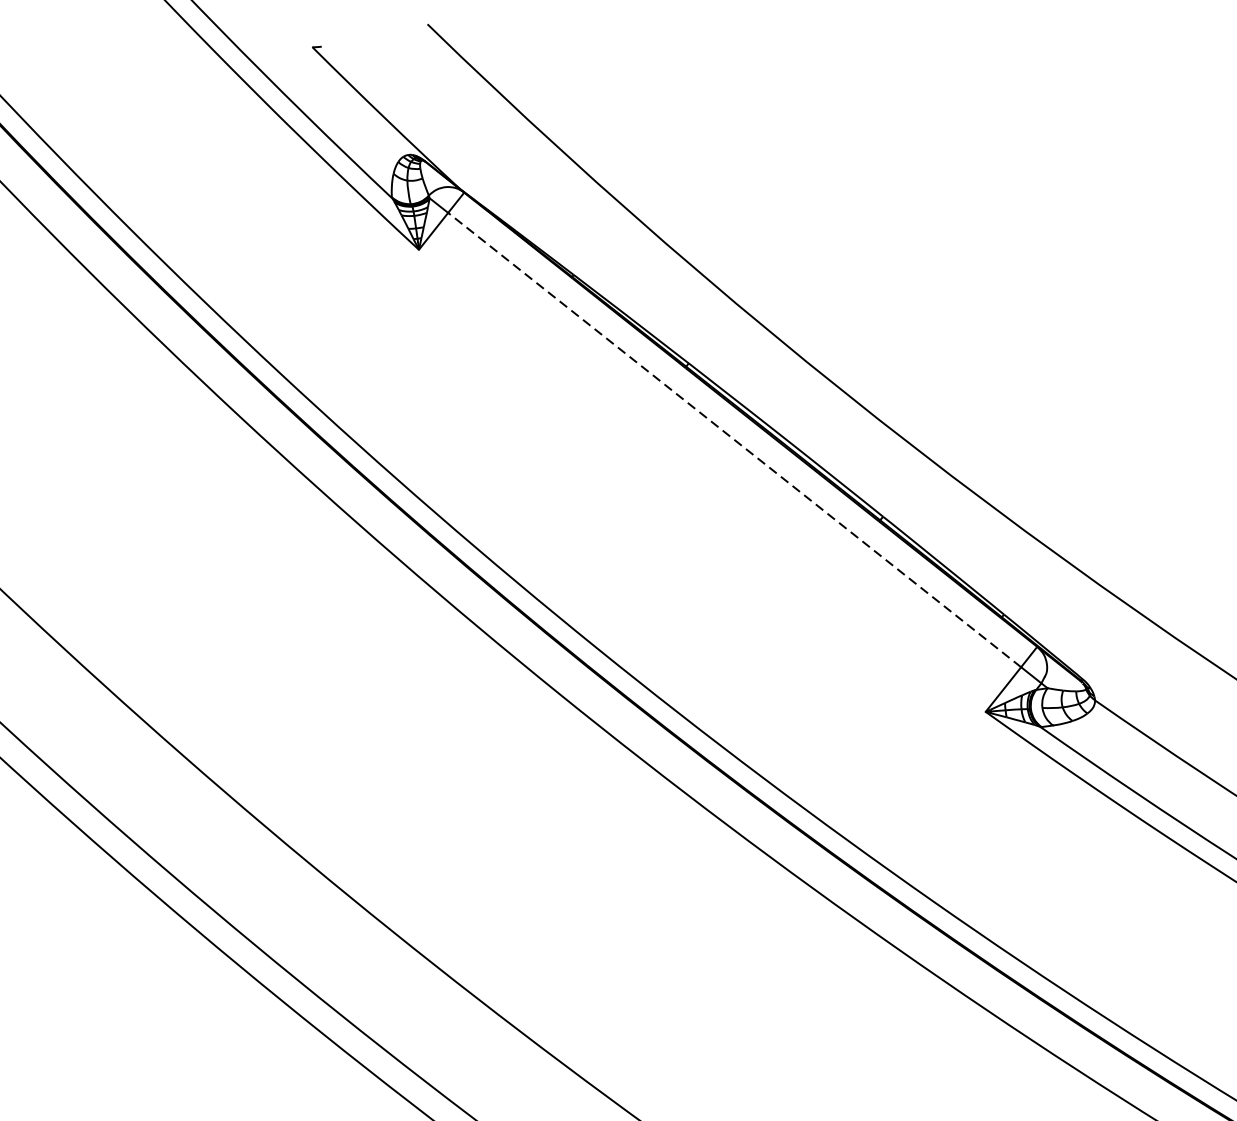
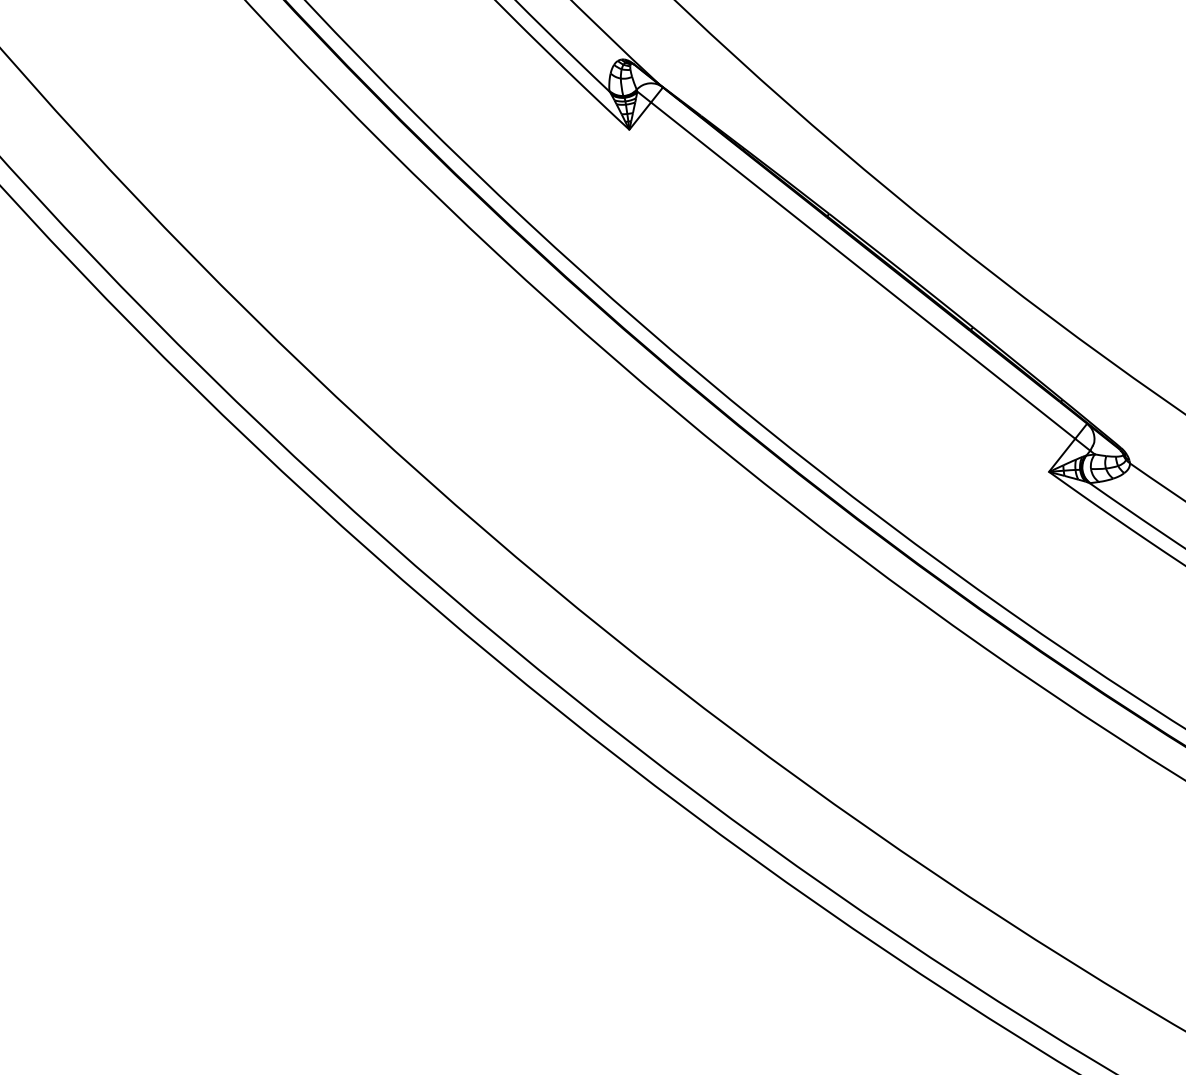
line: (735, 439) -> (863, 270), dashed -> solid

